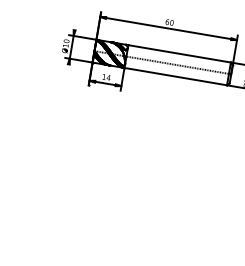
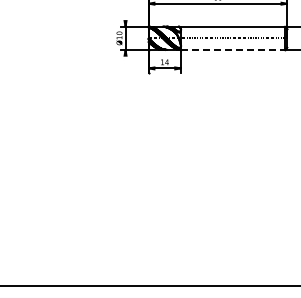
line: (176, 76) -> (233, 49), solid -> dashed

